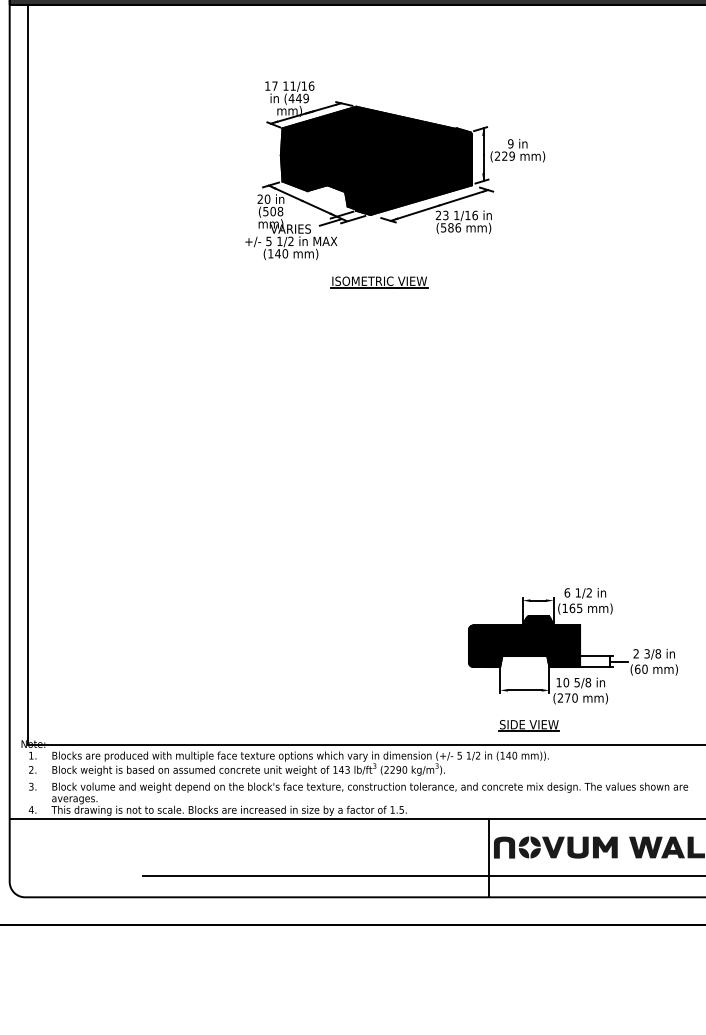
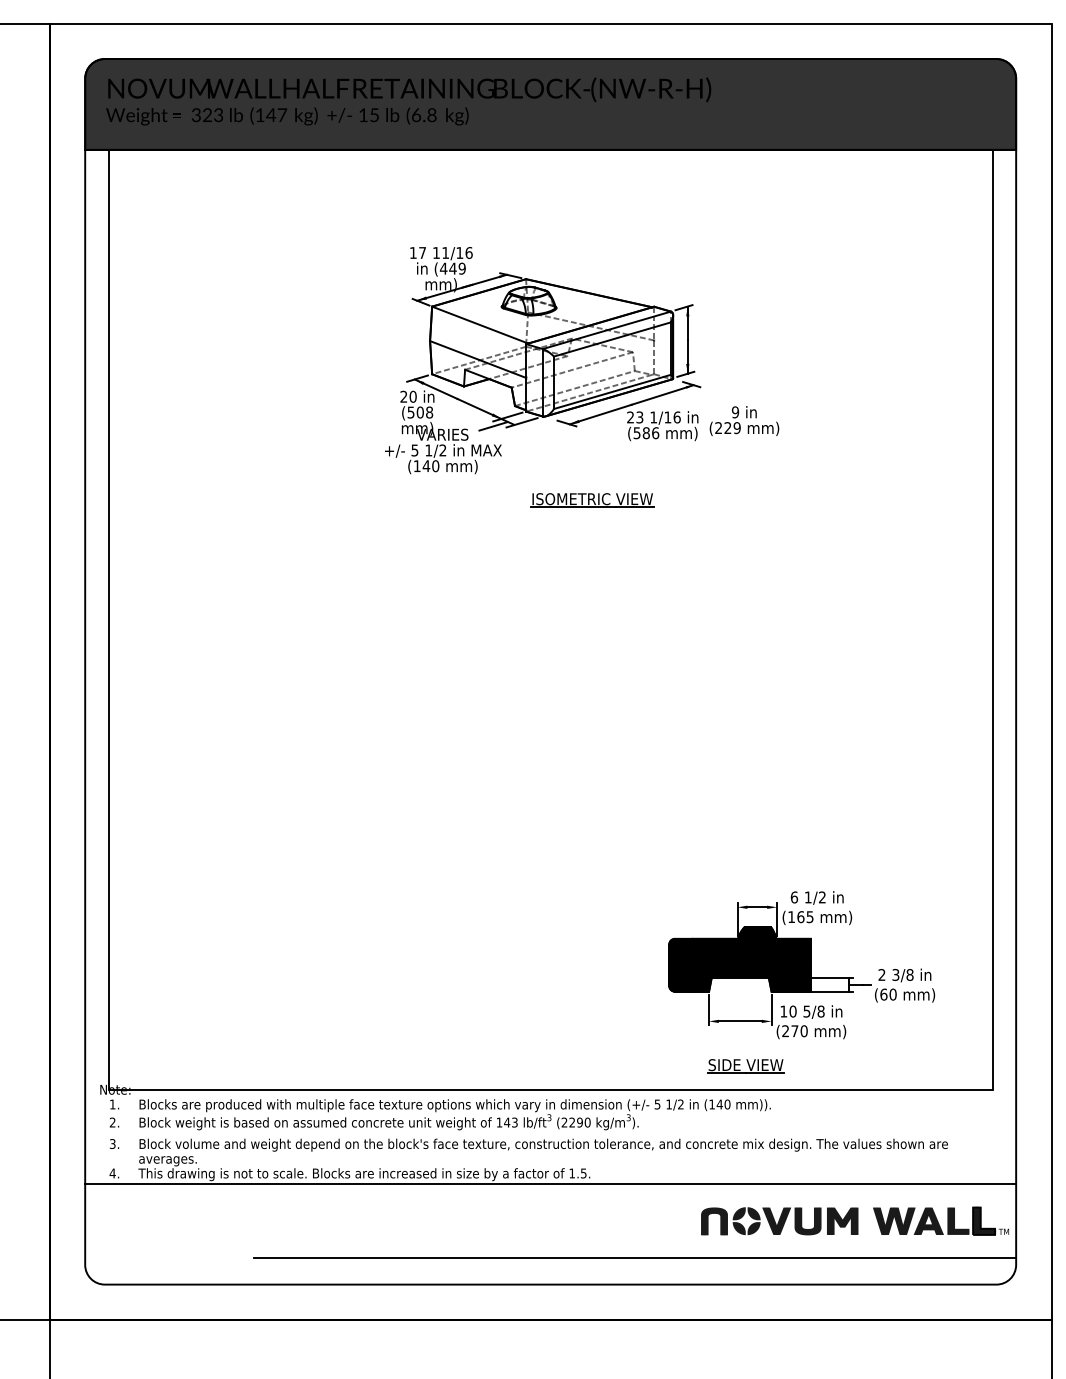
text: (517, 150) -> (744, 420), moved
fill: (376, 160) -> (551, 347), removed
part: (379, 282) -> (592, 500), moved
line: (489, 857) -> (695, 1234), removed

